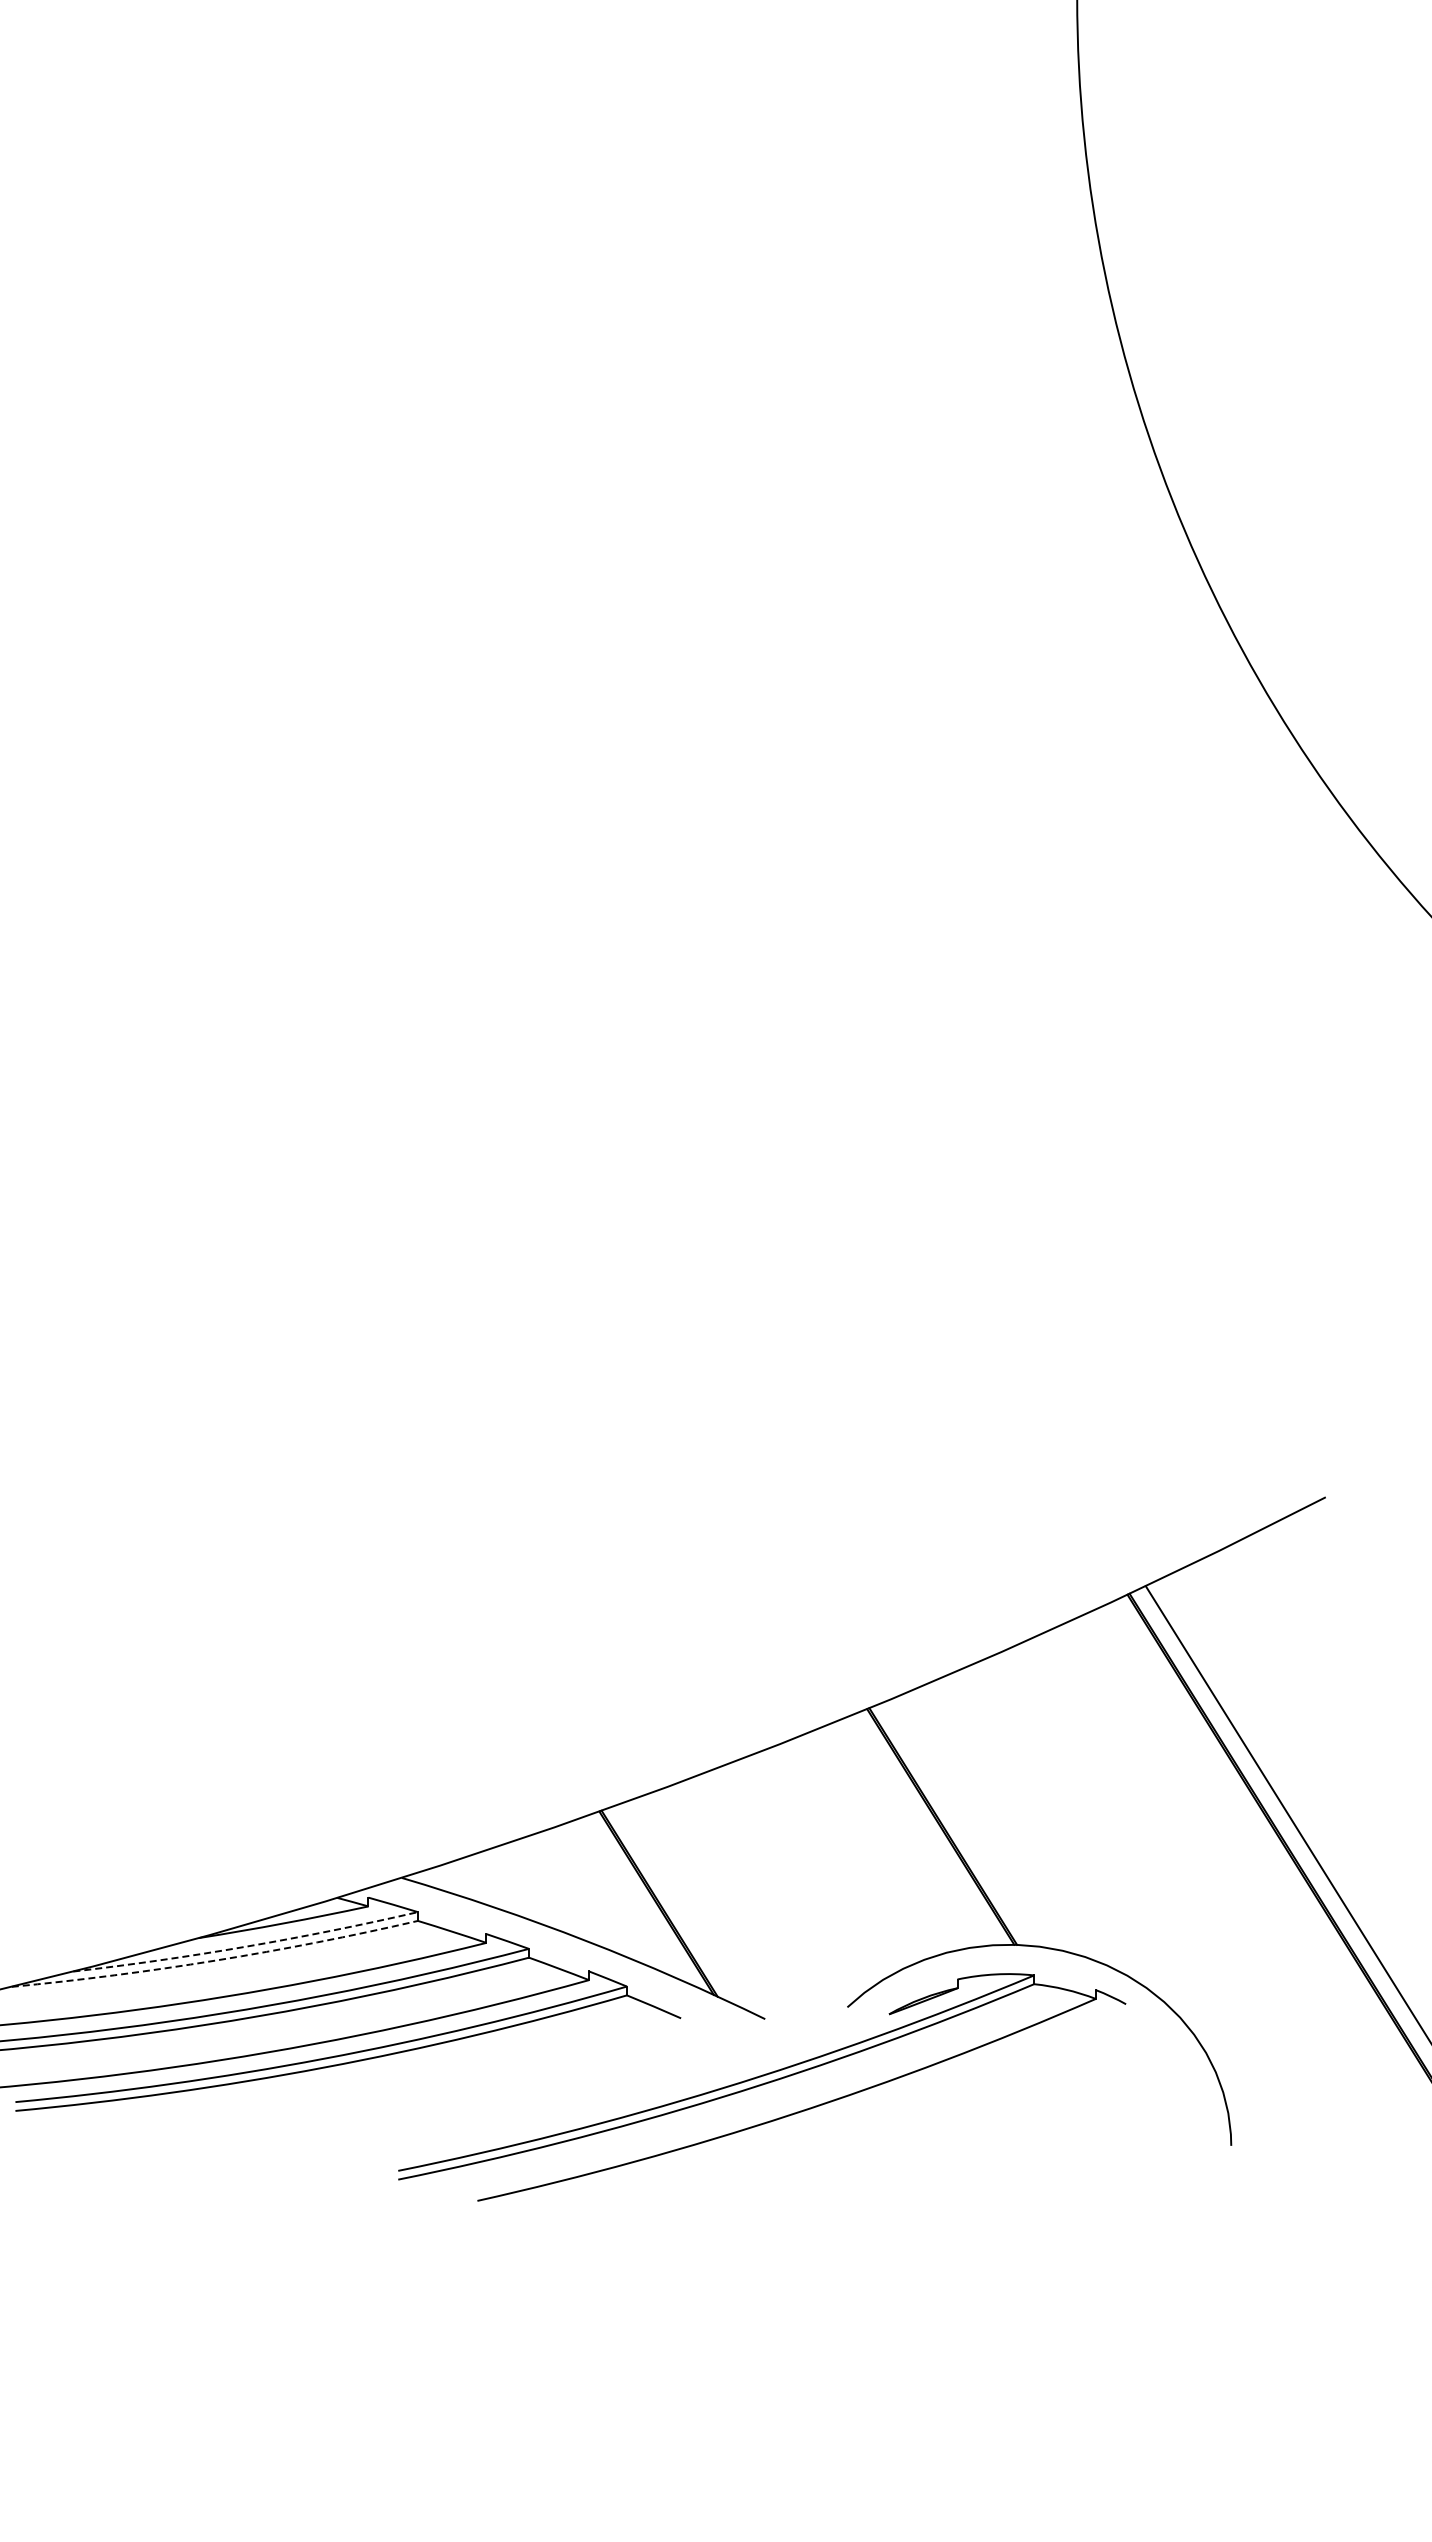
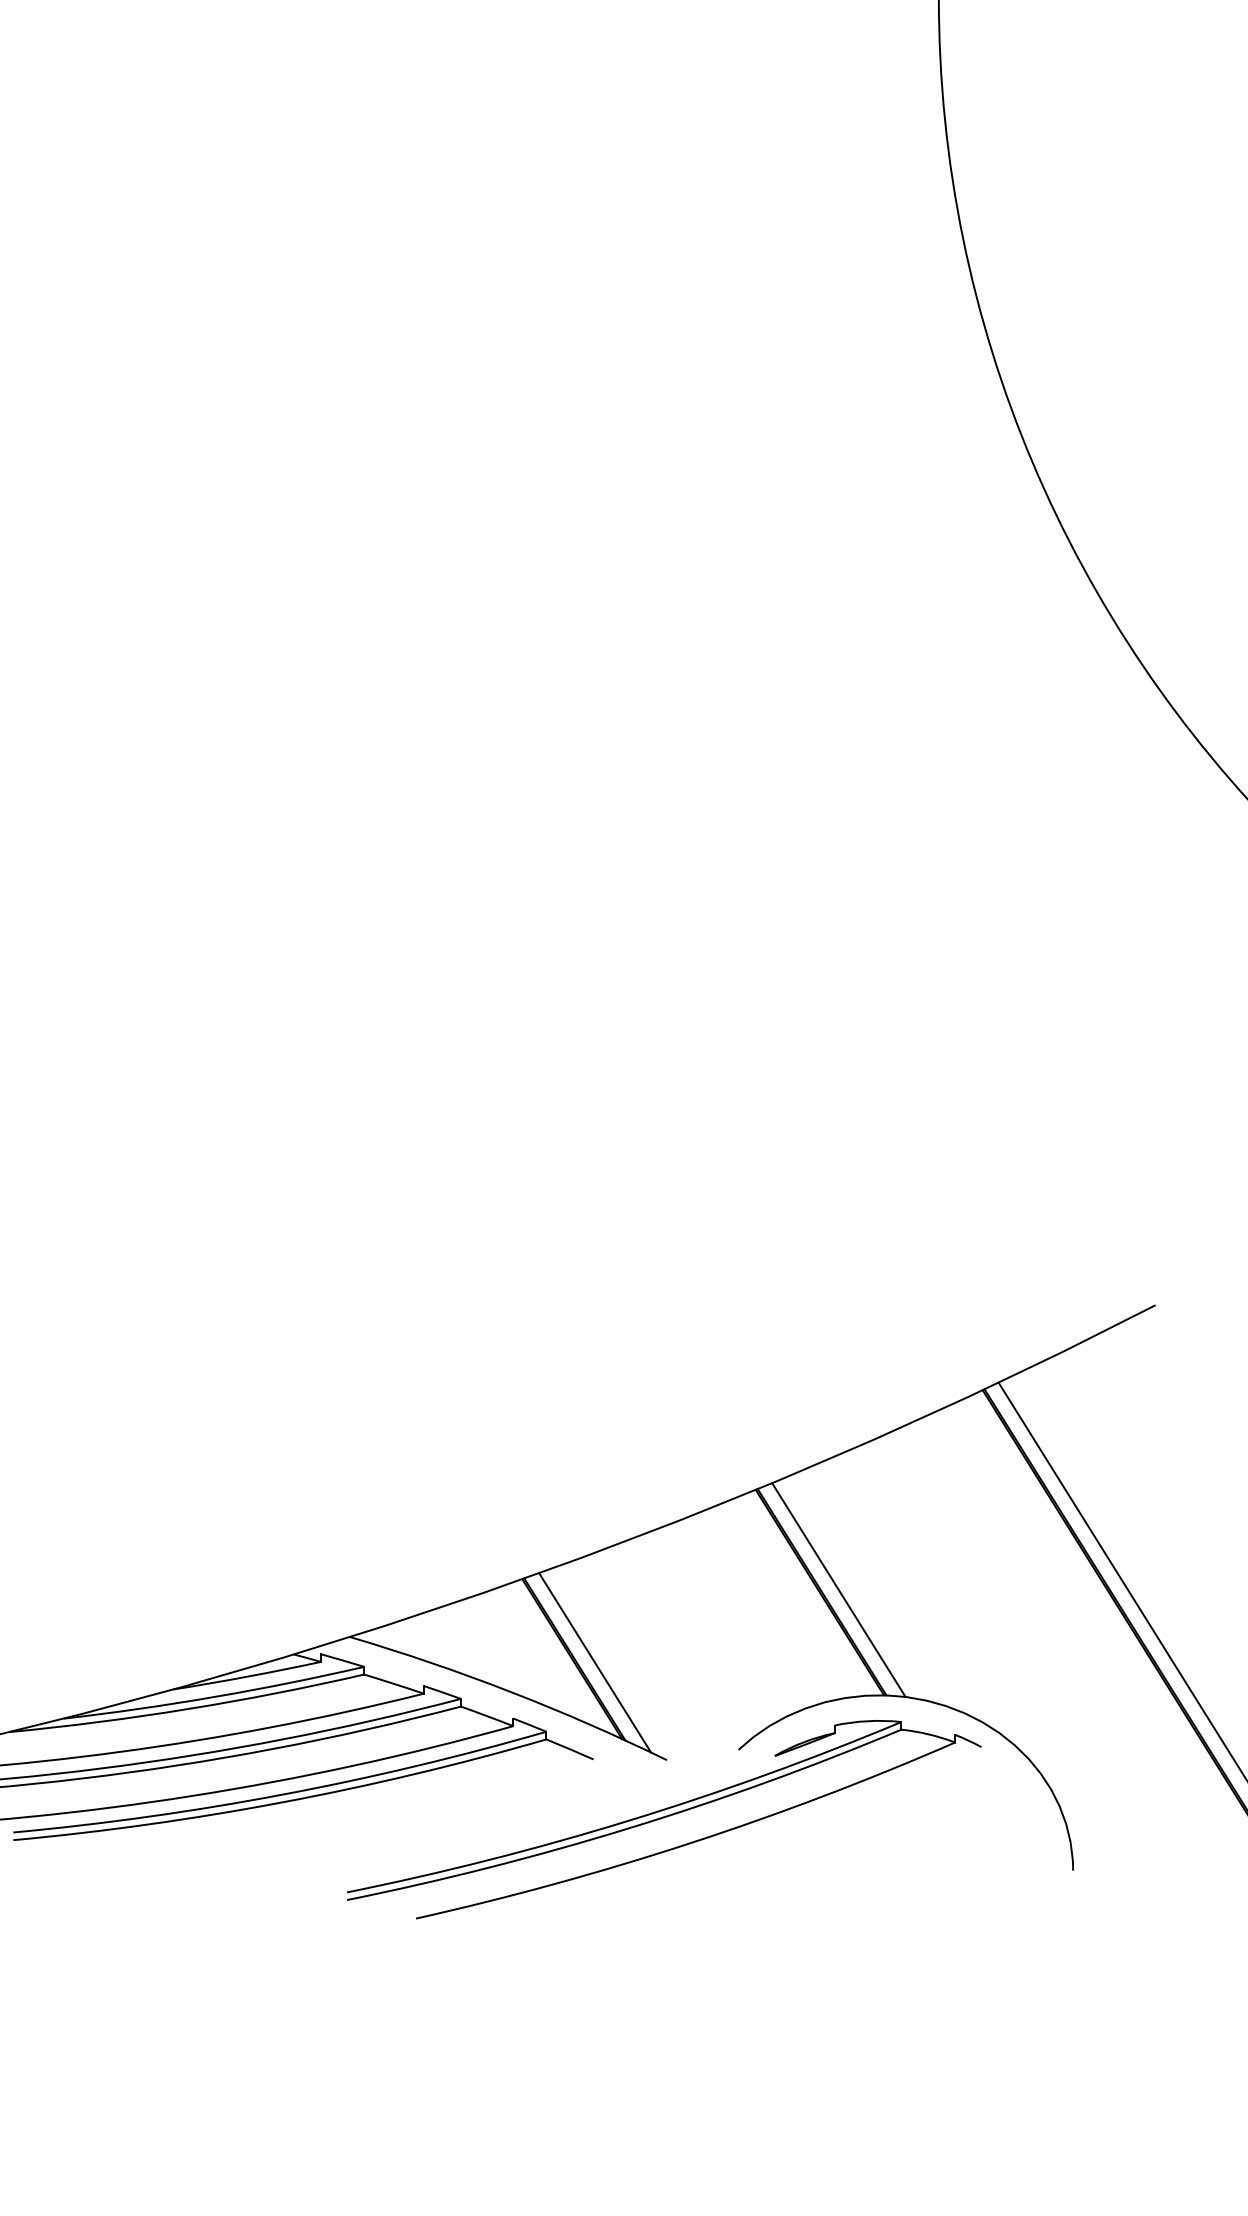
line: (962, 1823) -> (838, 1589), added
line: (682, 1907) -> (594, 1662), added
arc: (246, 1946) -> (214, 1696), dashed -> solid
arc: (215, 1960) -> (187, 1709), dashed -> solid

